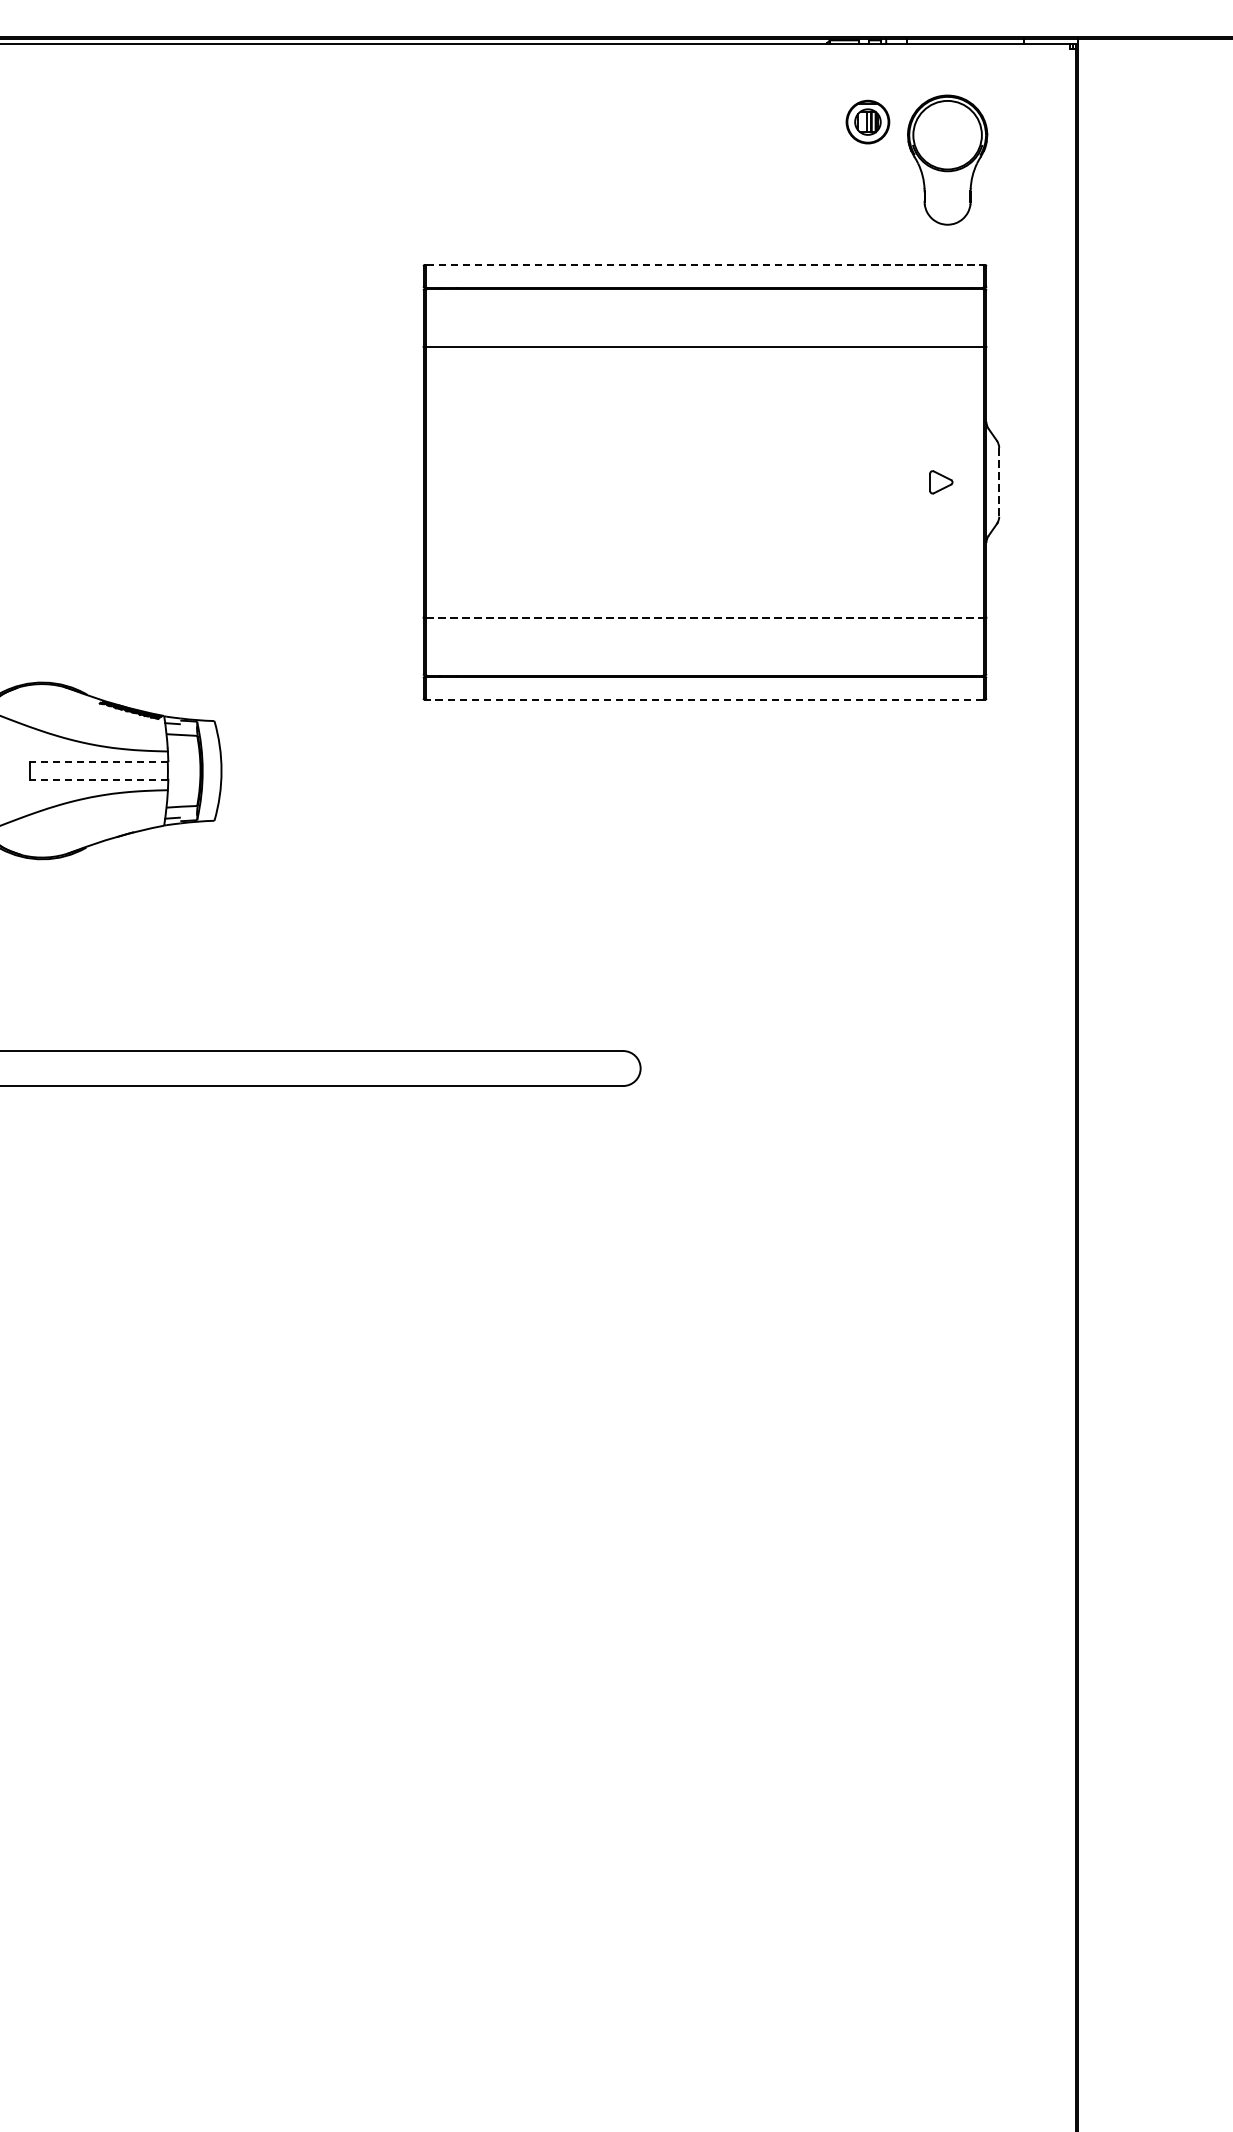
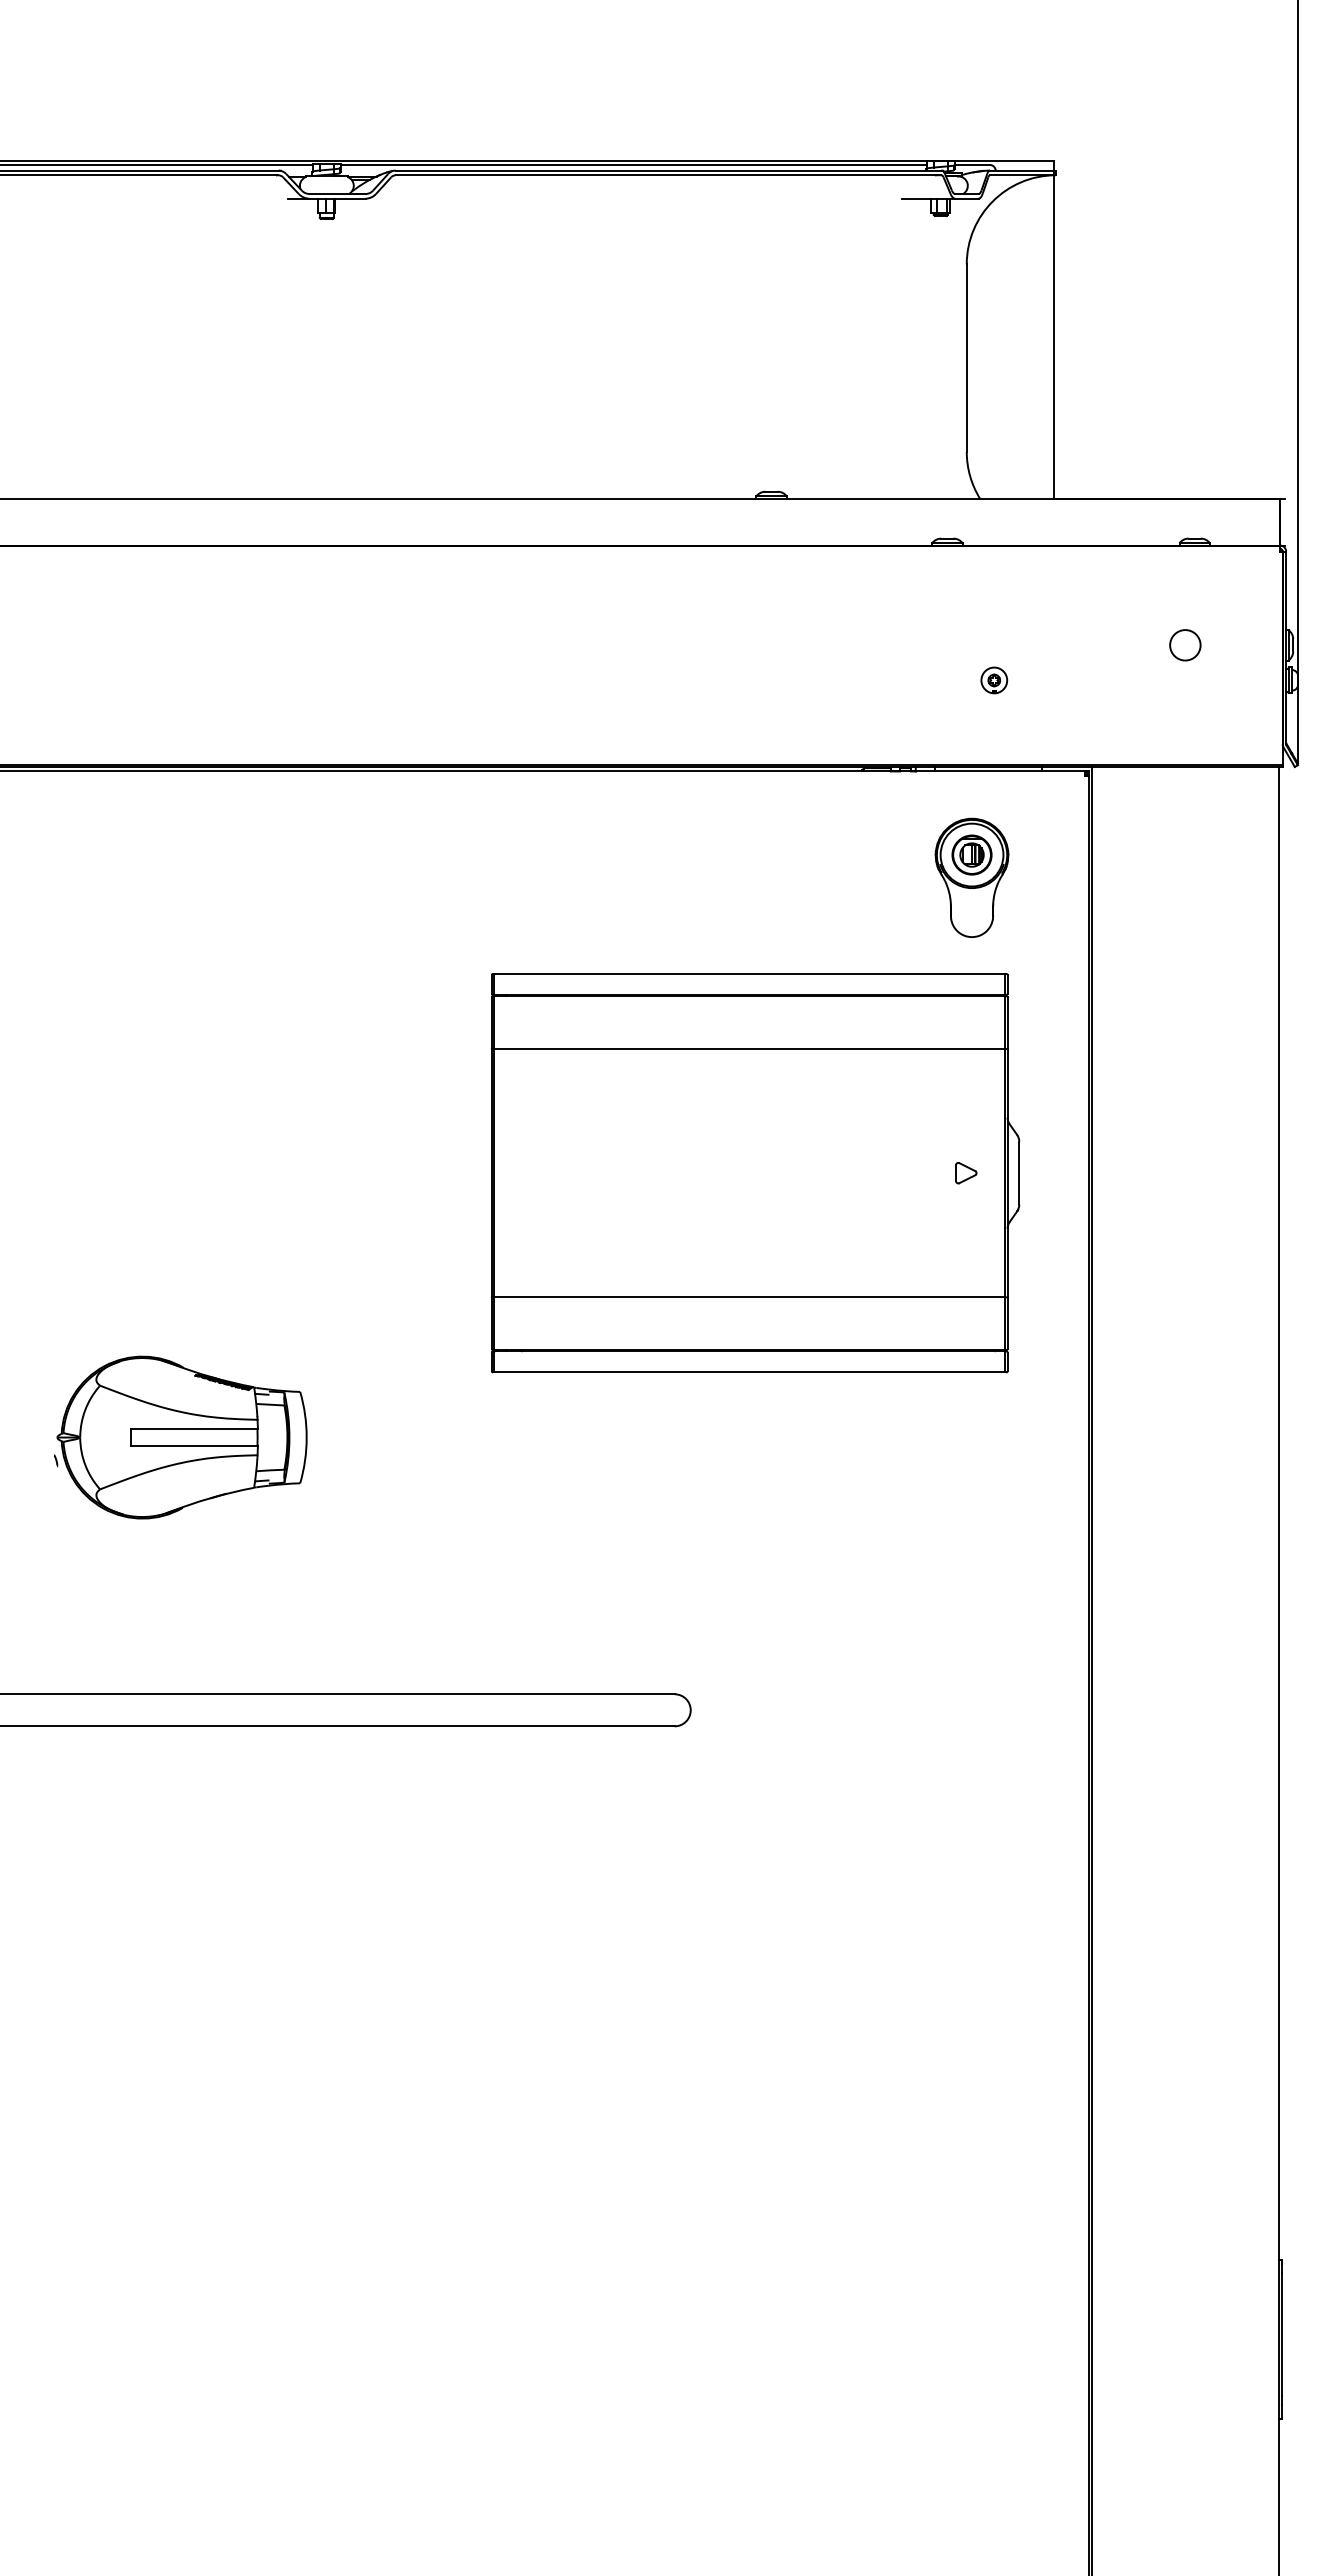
part: (867, 121) -> (971, 854), moved
line: (705, 264) -> (750, 973), dashed -> solid
line: (999, 482) -> (1019, 1173), dashed -> solid
line: (704, 618) -> (749, 1297), dashed -> solid
line: (704, 699) -> (749, 1372), dashed -> solid
line: (99, 762) -> (194, 1429), dashed -> solid
line: (99, 779) -> (194, 1445), dashed -> solid

